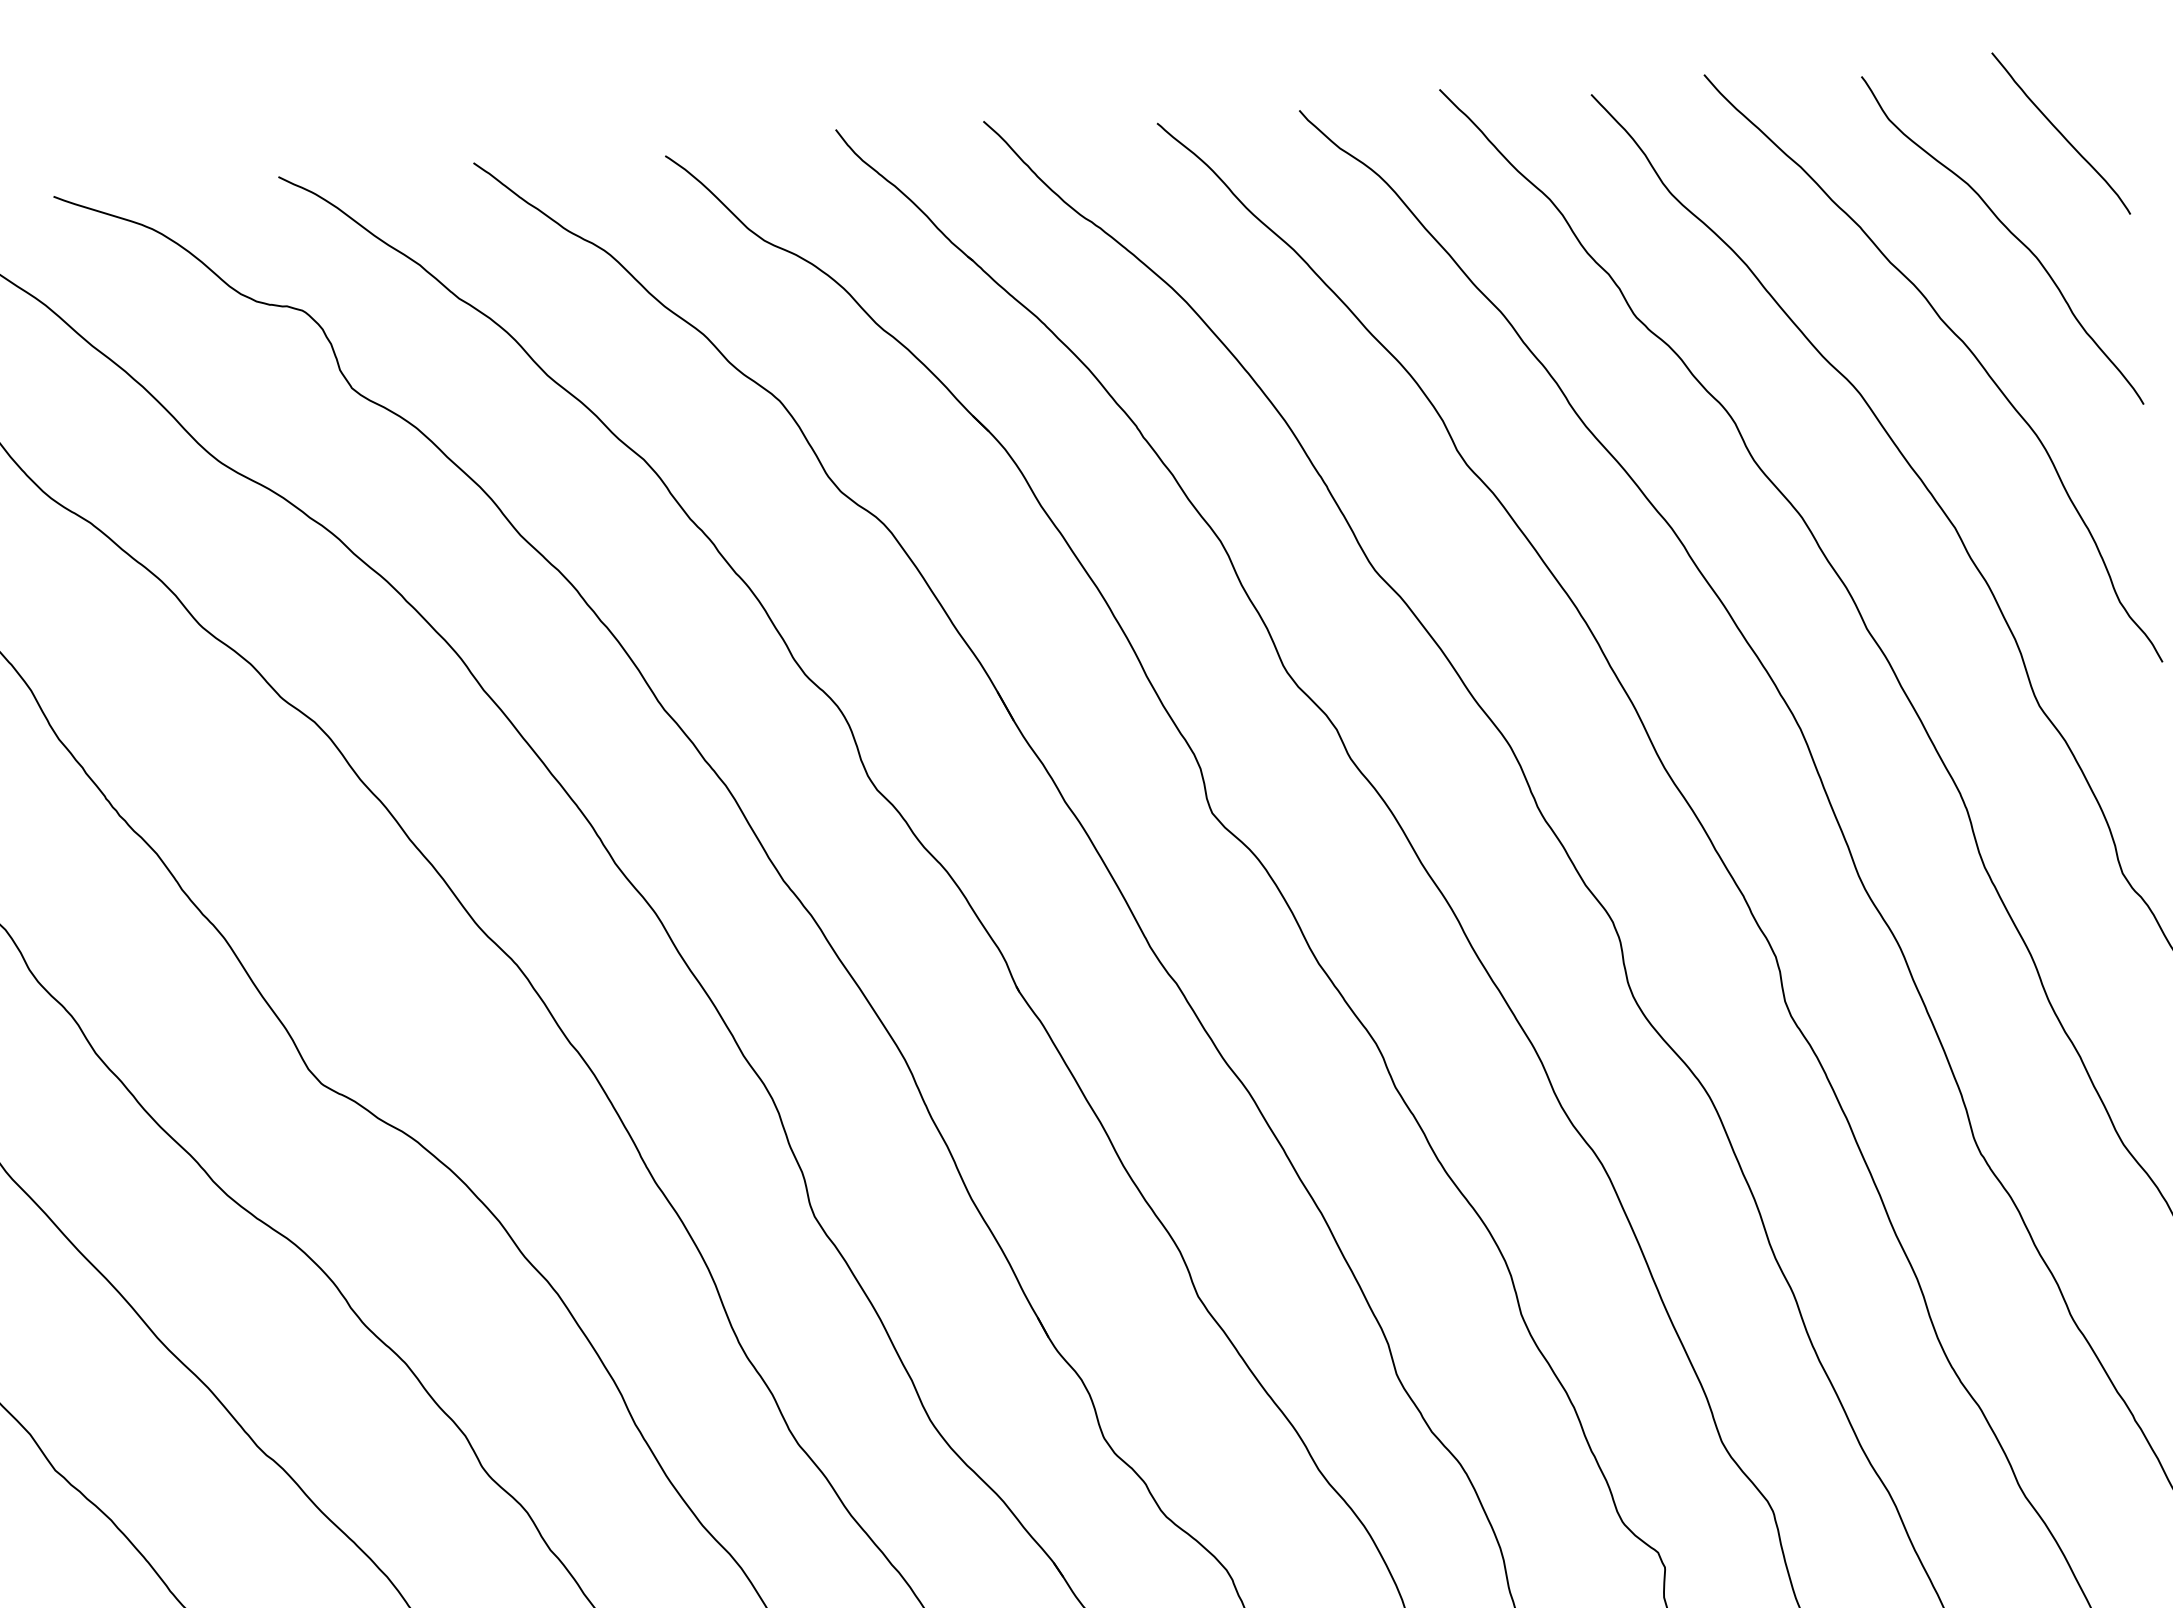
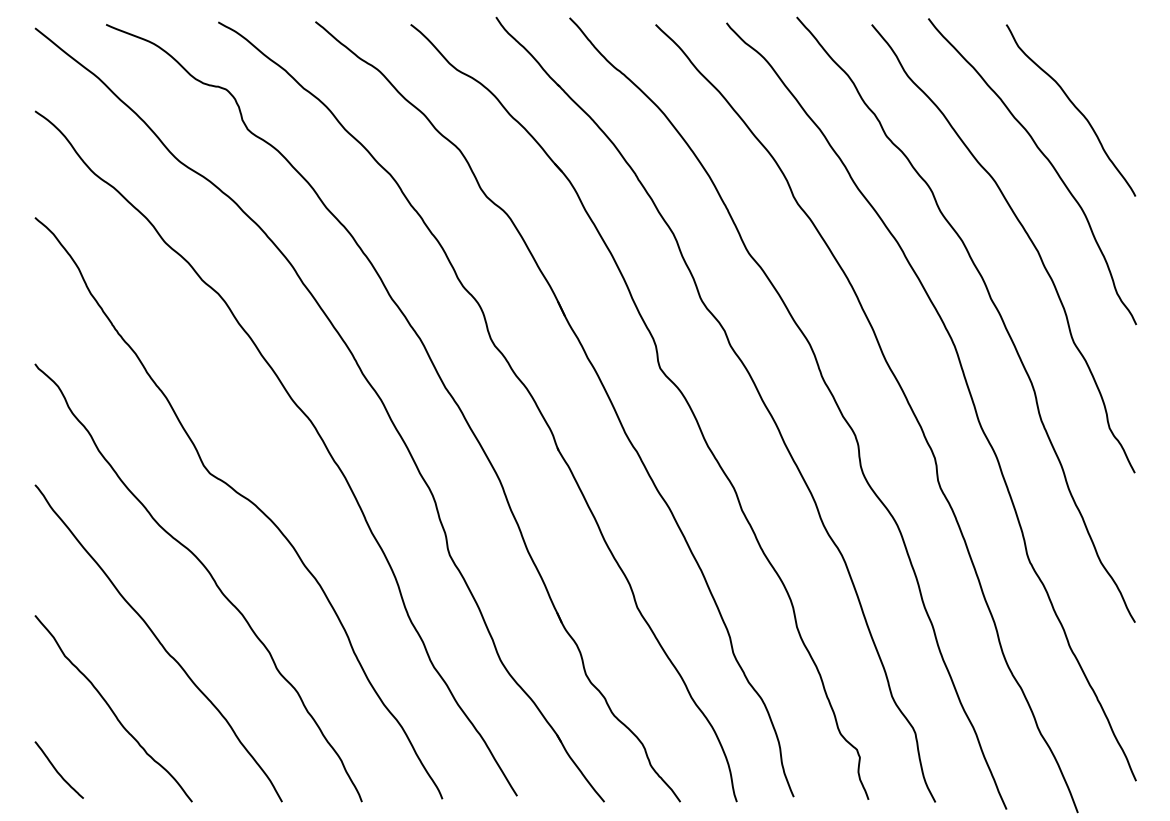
curve: (2061, 133) -> (1103, 59), removed

